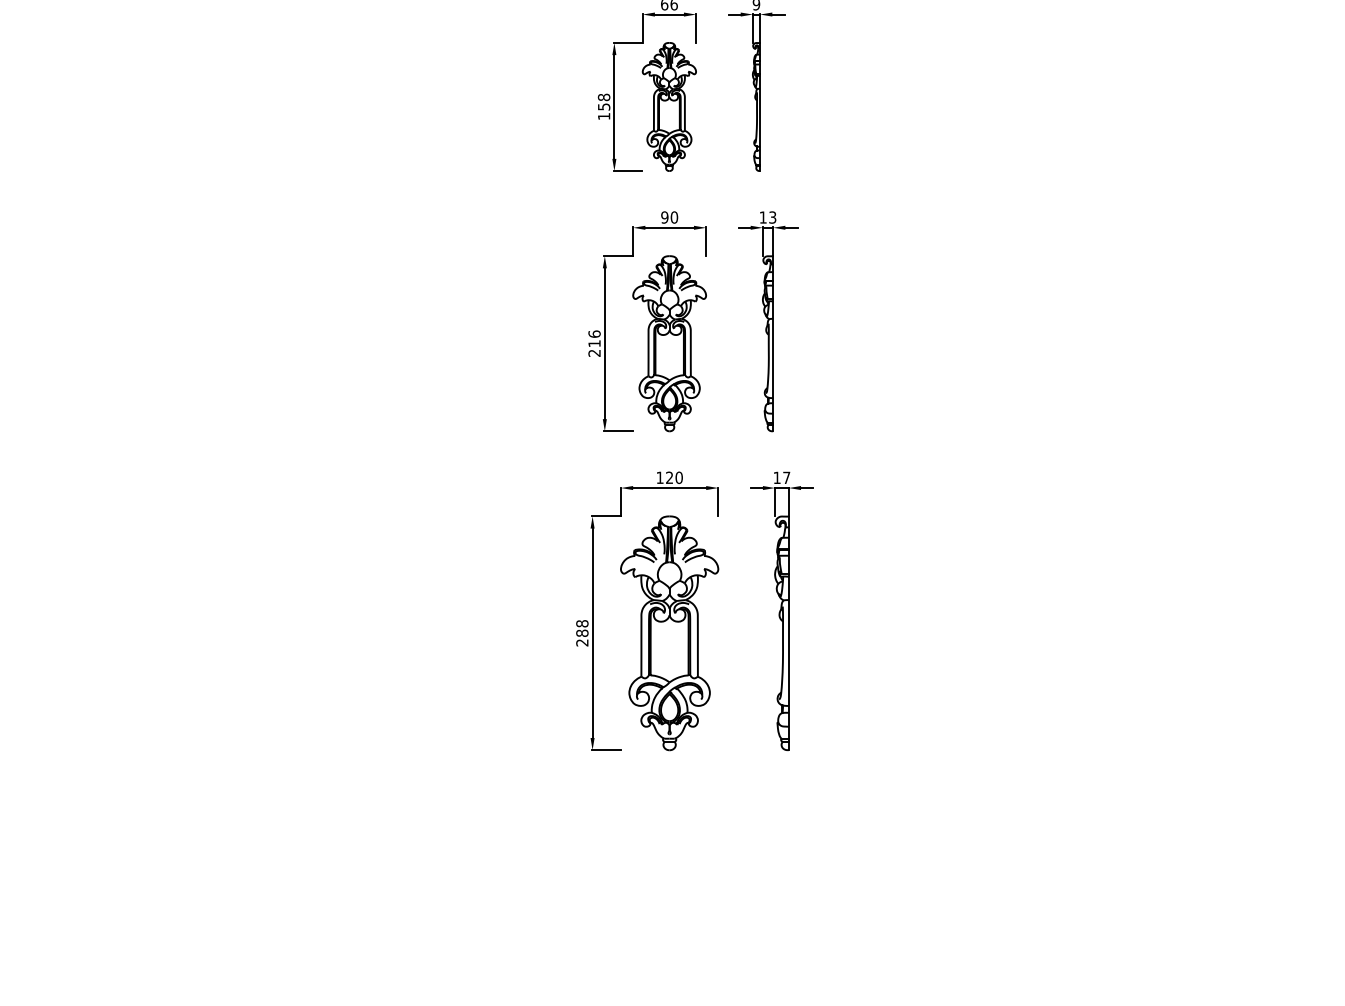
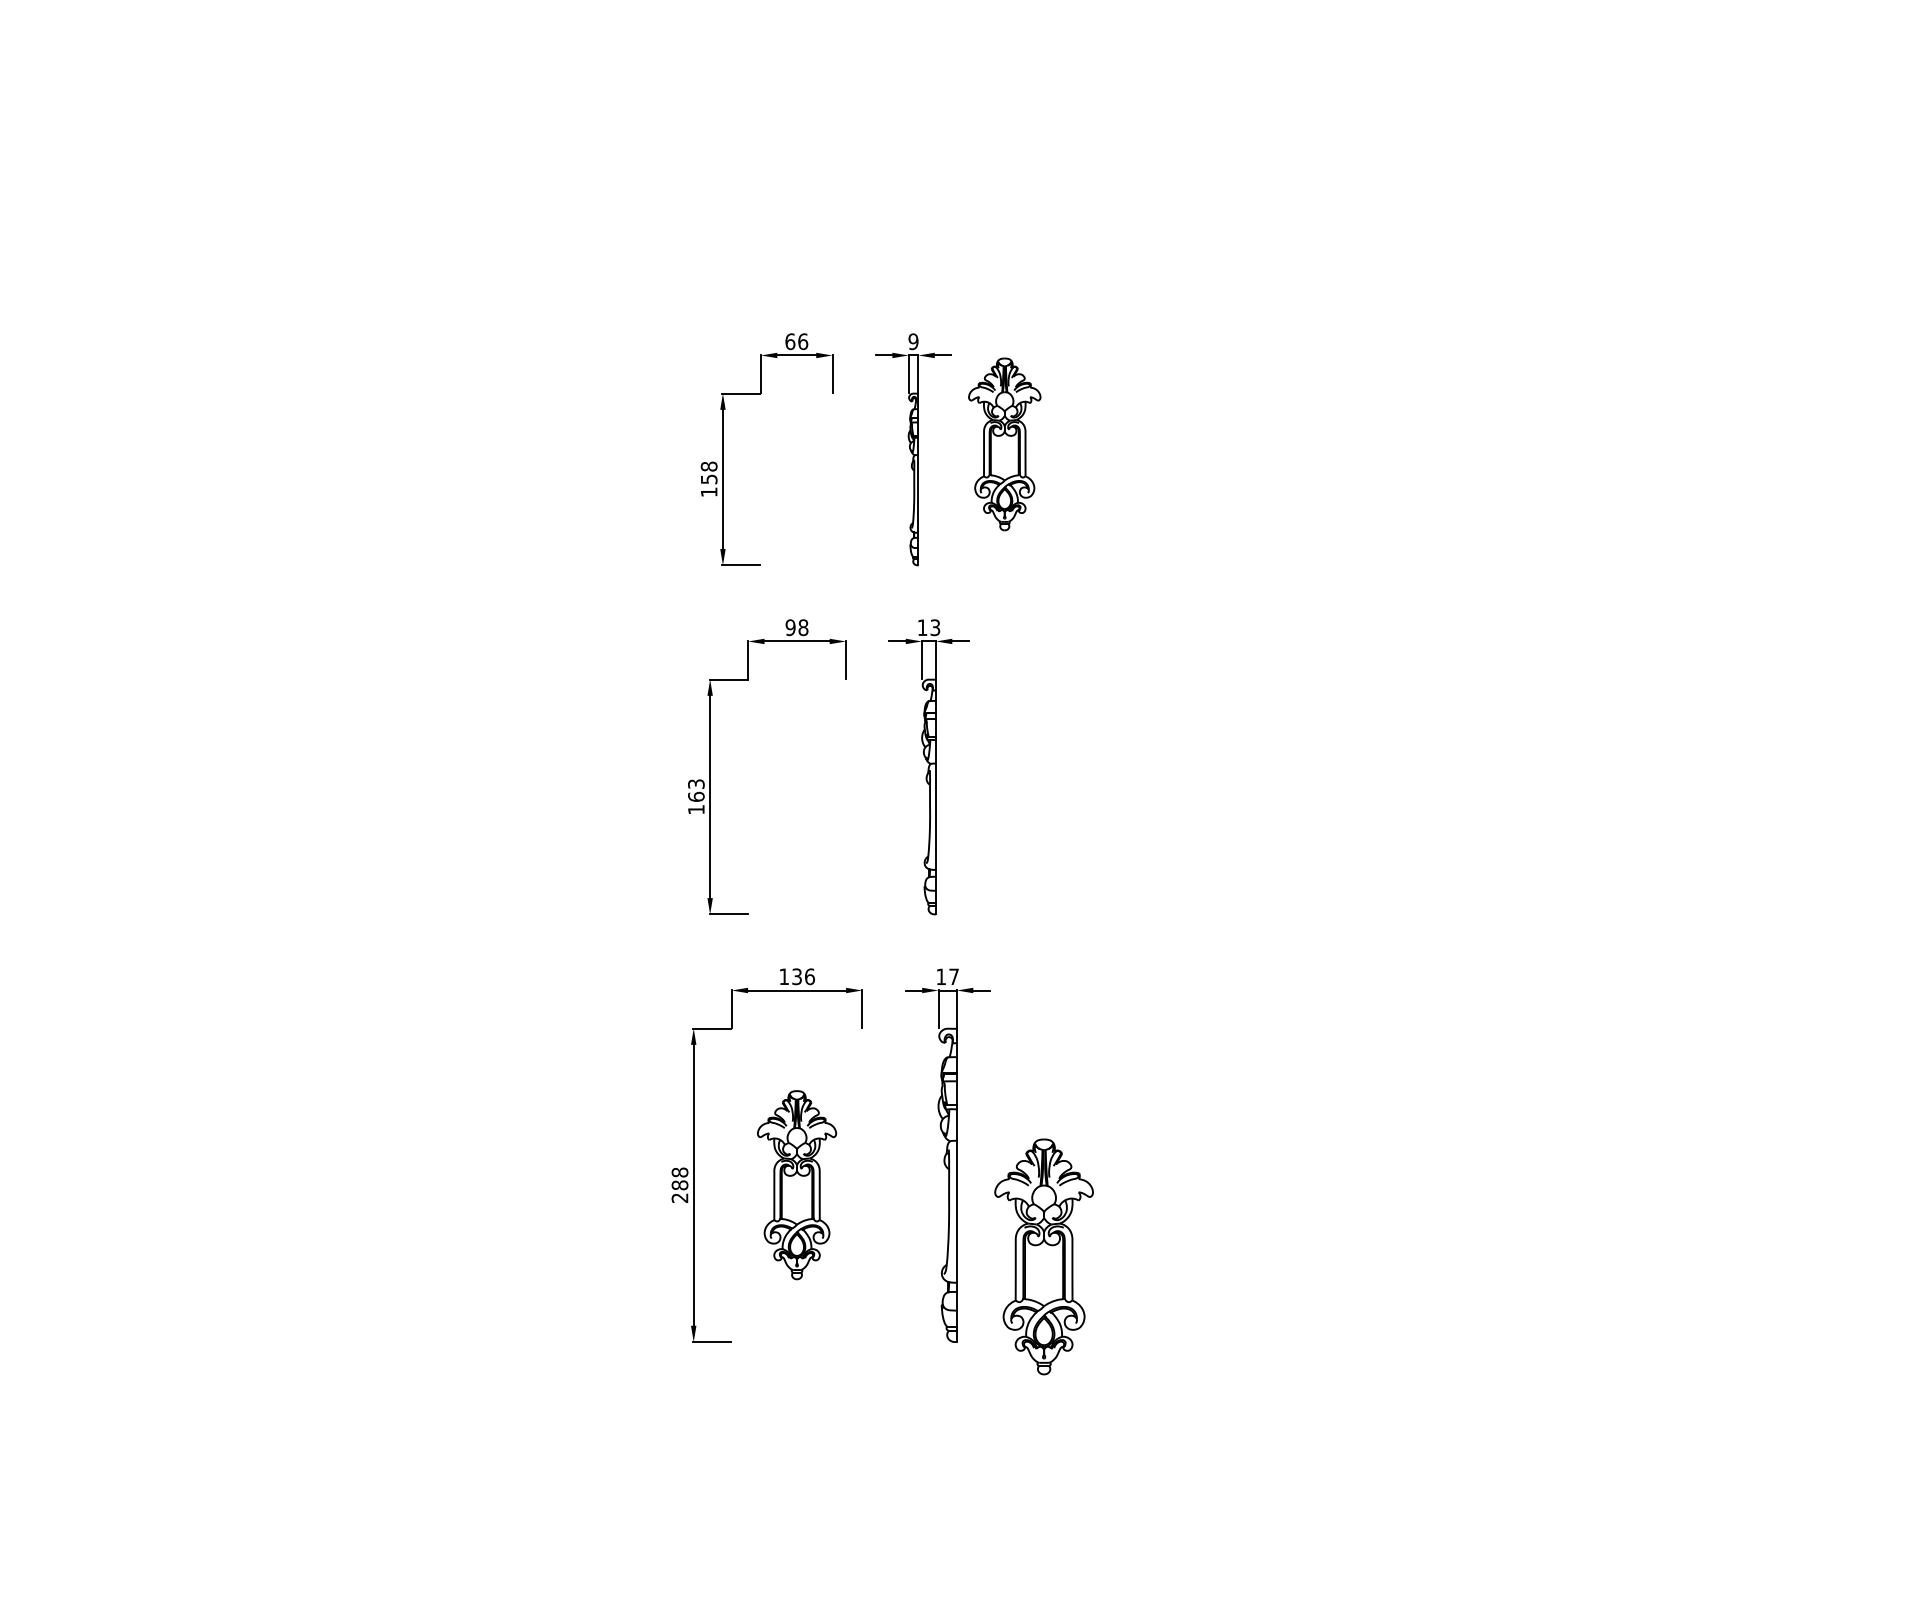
part: (669, 107) -> (1004, 444), moved
text: (674, 217) -> (803, 627), 90 -> 98
text: (594, 343) -> (696, 796), 216 -> 163
part: (669, 343) -> (1043, 1256), moved
text: (674, 477) -> (803, 976), 120 -> 136
part: (669, 632) -> (796, 1184), size x0.6

